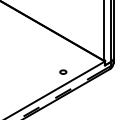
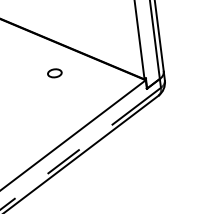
part: (63, 71) -> (55, 71), moved

